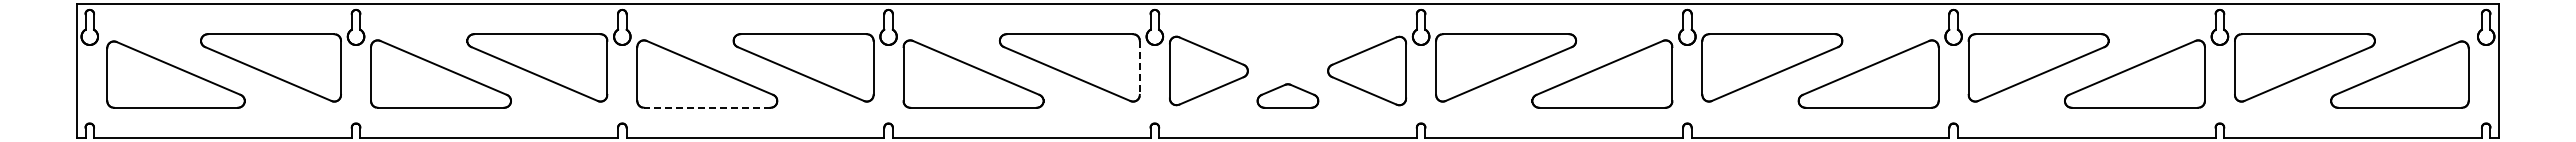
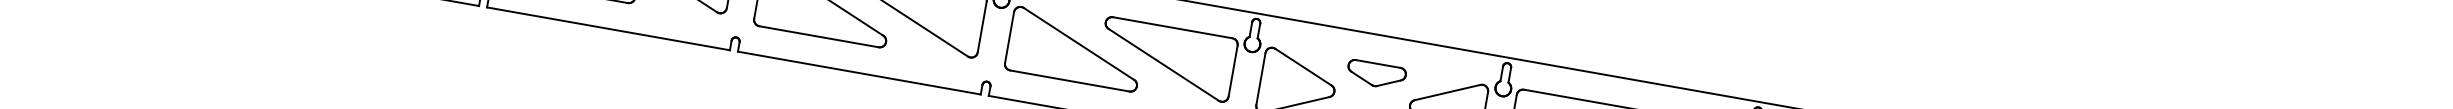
part: (1287, 45) -> (1375, 74), added
line: (1139, 67) -> (1232, 70), dashed -> solid
line: (706, 107) -> (818, 36), dashed -> solid

